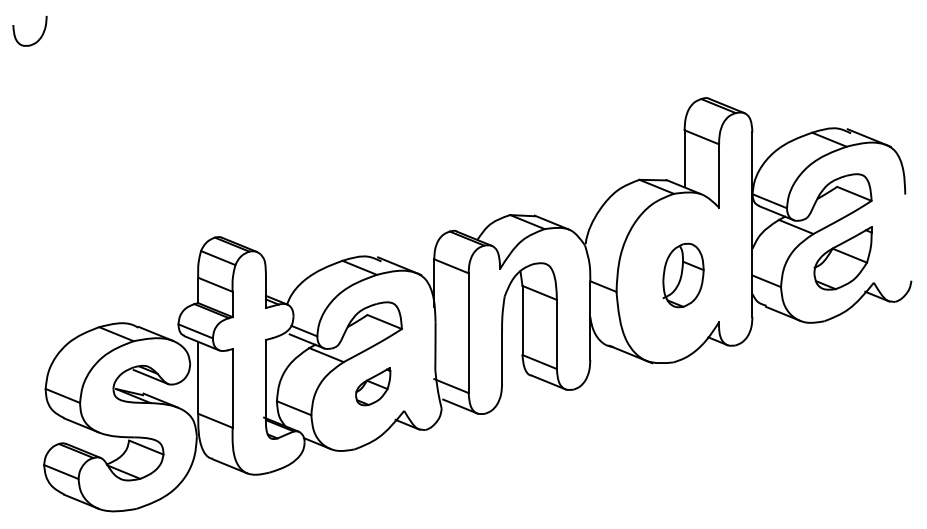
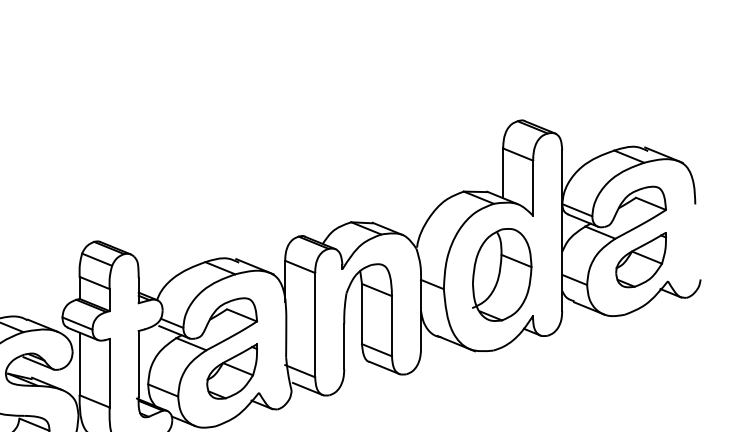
part: (683, 275) -> (502, 274), size x1.67
part: (372, 386) -> (231, 371), size x1.67

